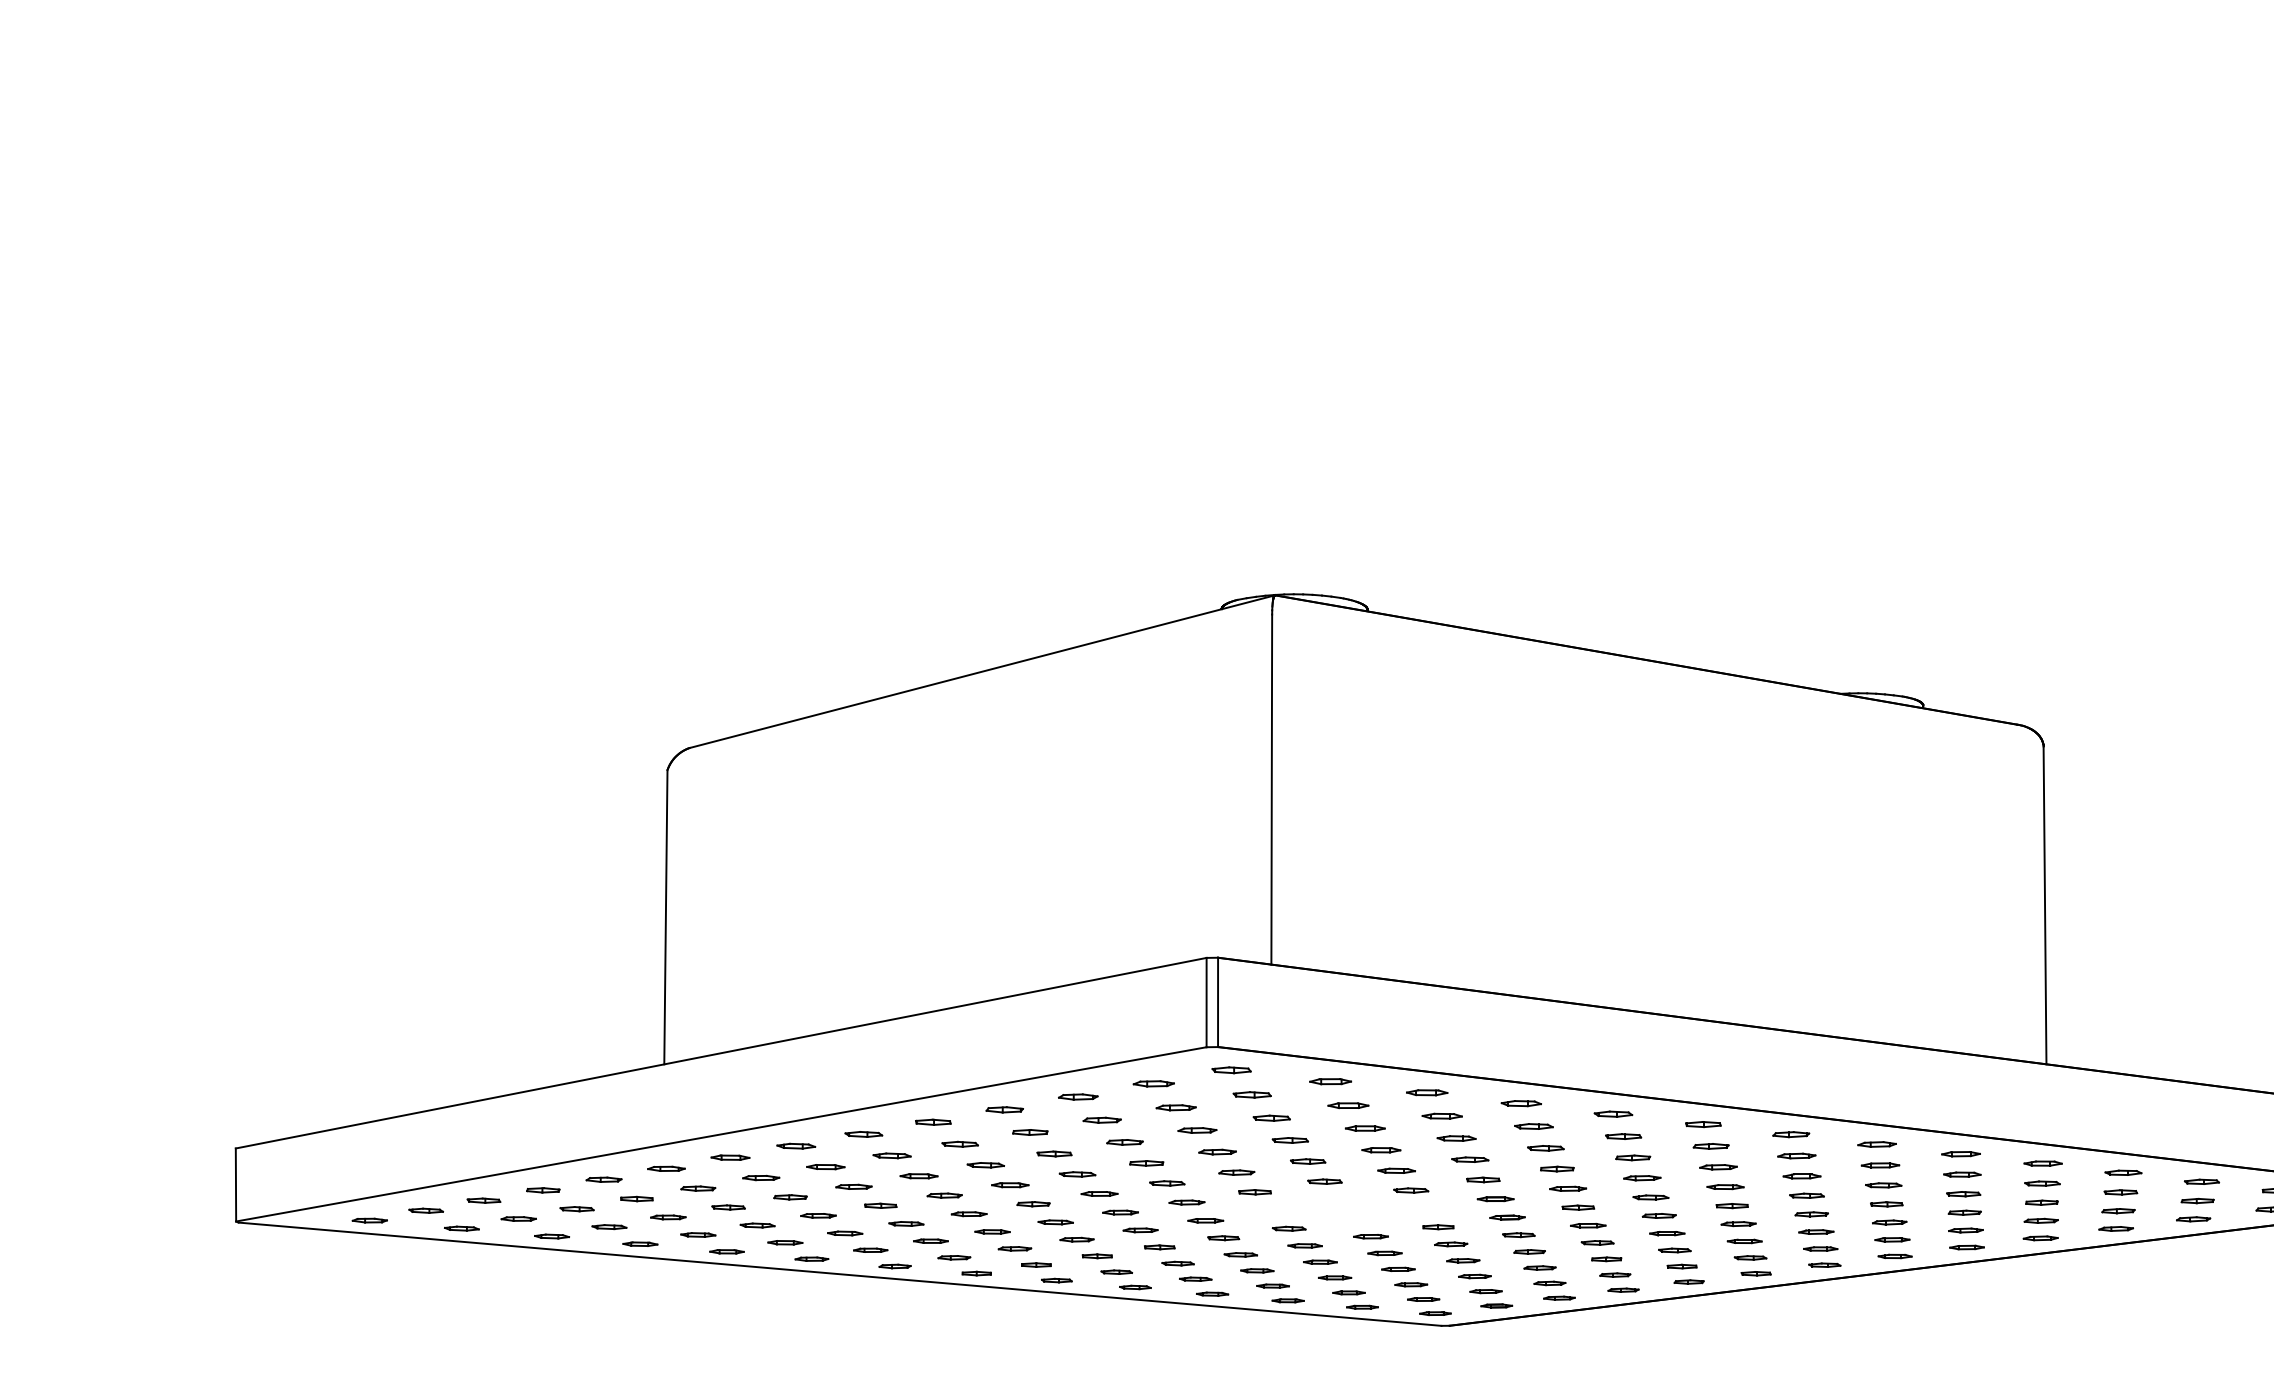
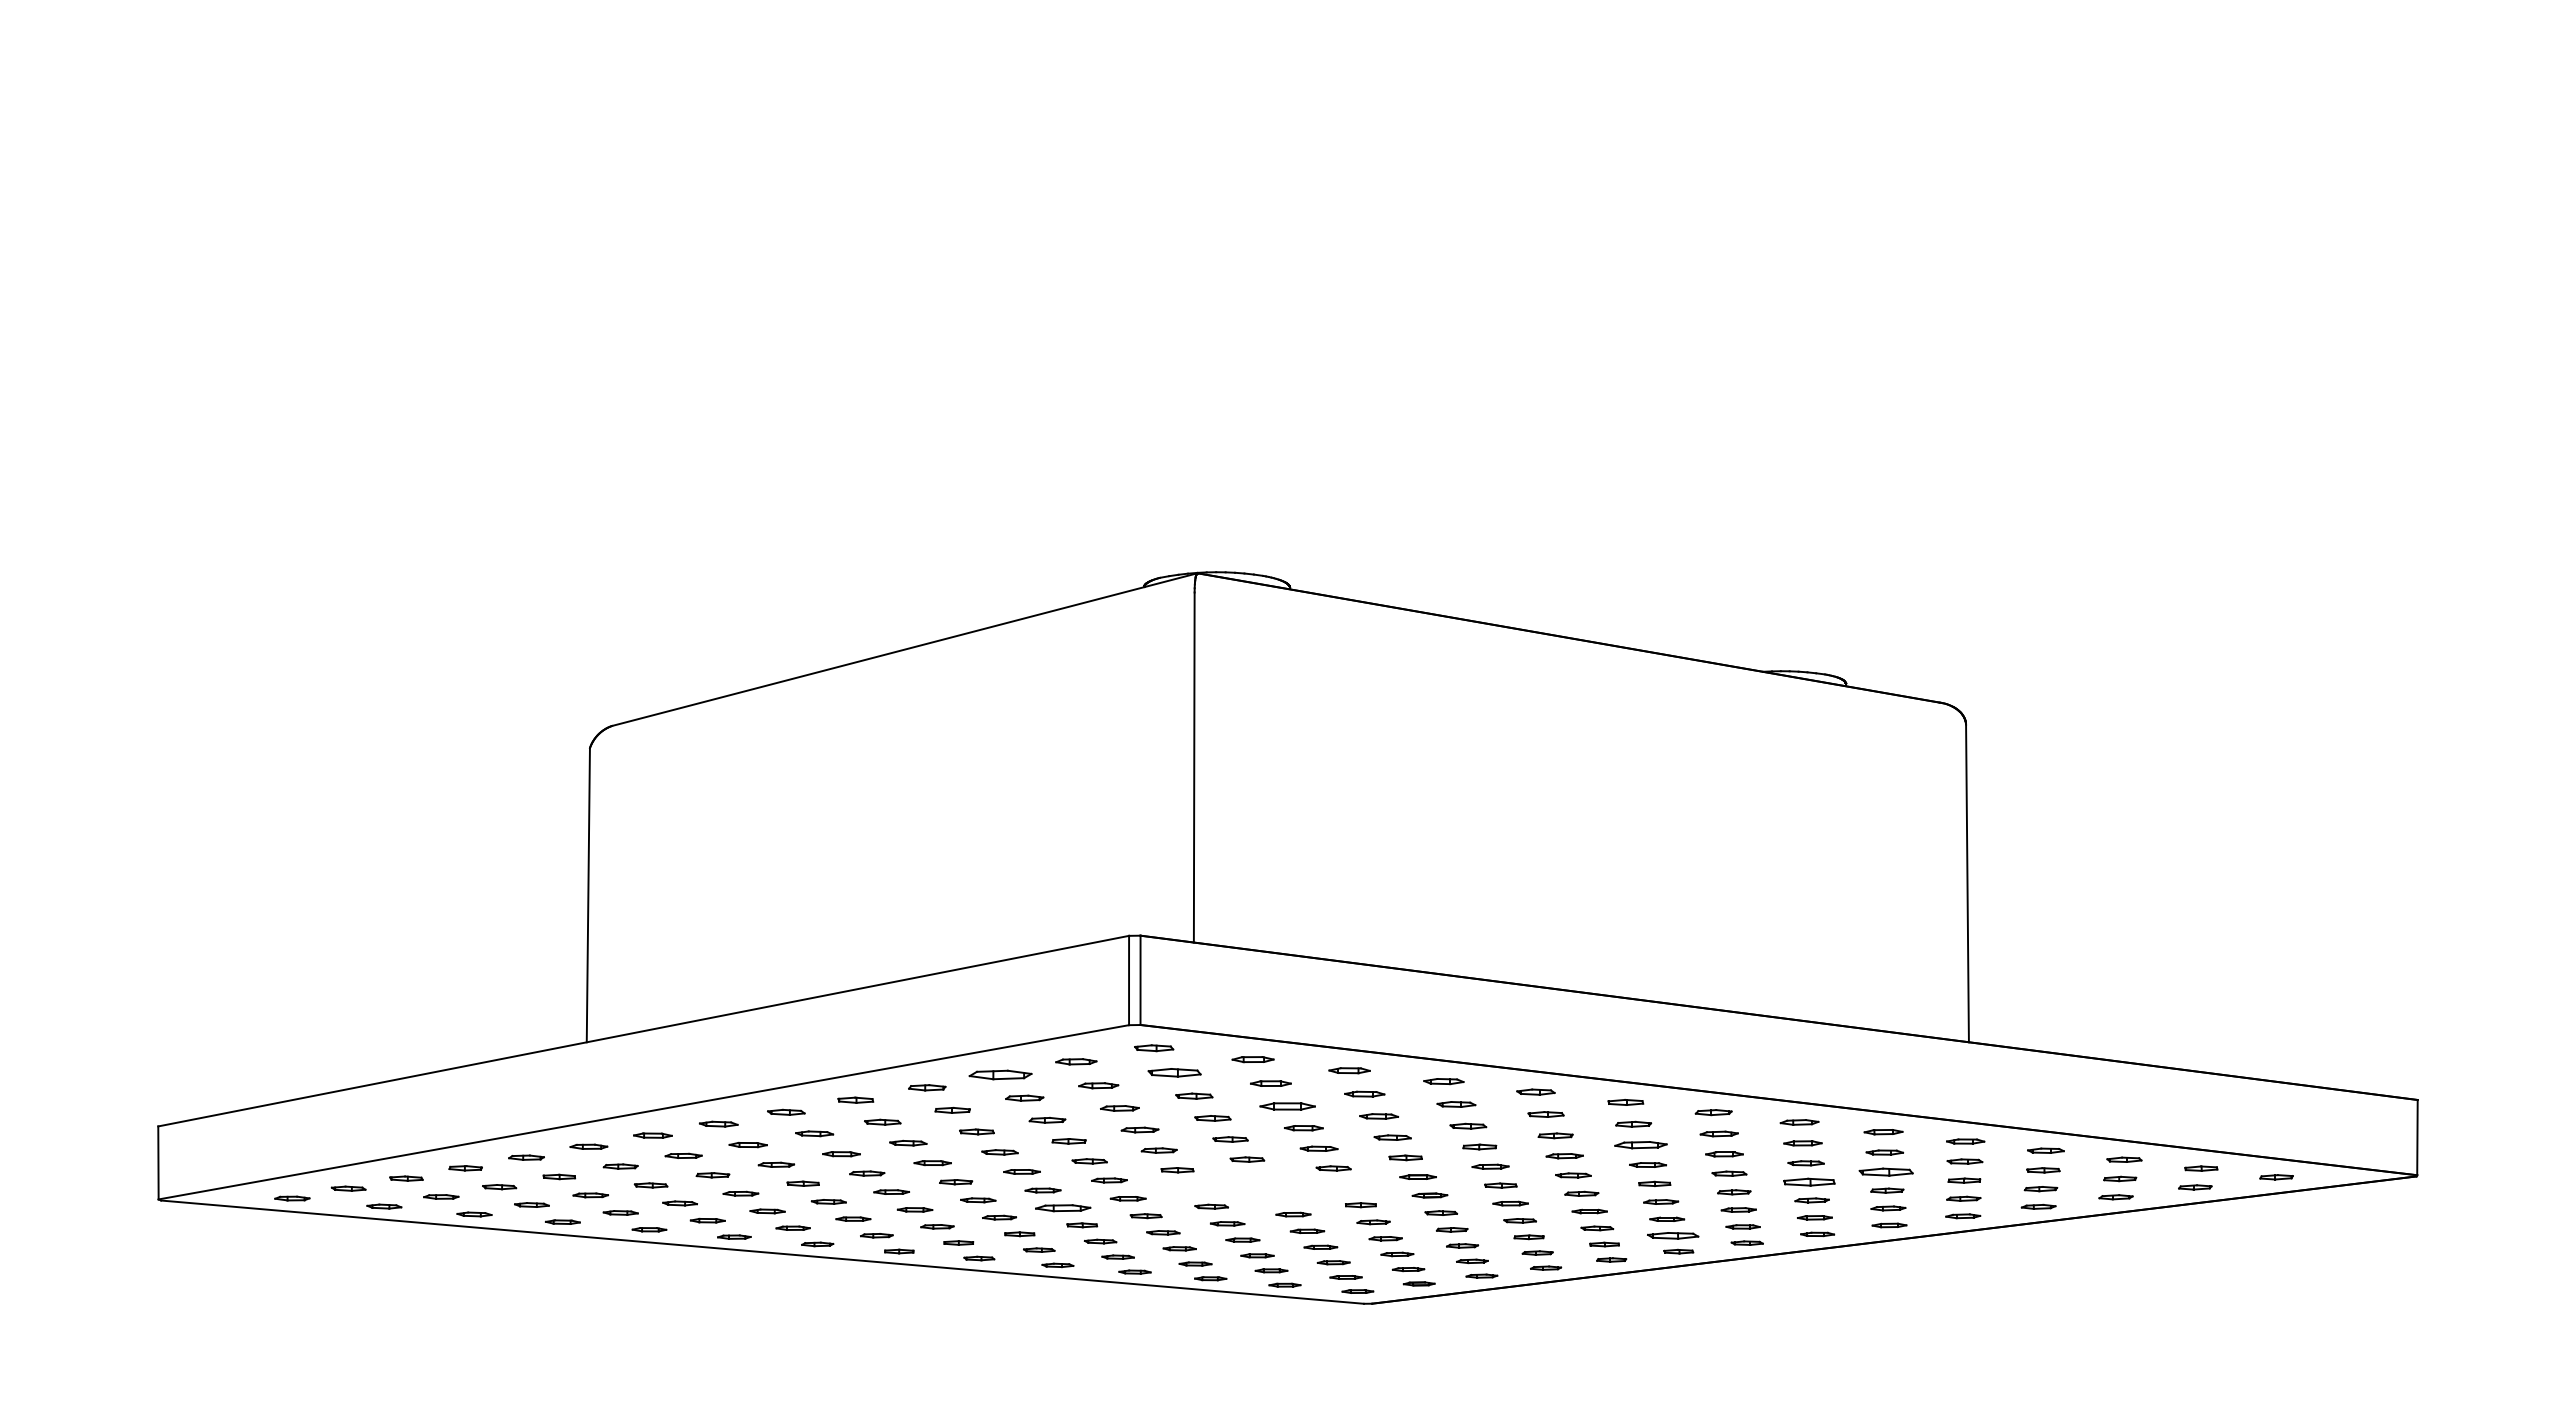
part: (1252, 1094) -> (1174, 1072), size x1.4
part: (1078, 1096) -> (1000, 1074), size x1.6
part: (1365, 1128) -> (1287, 1106), size x1.4
part: (1718, 1167) -> (1640, 1145), size x1.4
part: (1963, 1193) -> (1885, 1171), size x1.6
part: (1886, 1204) -> (1808, 1182), size x1.6
part: (1140, 1230) -> (1062, 1208), size x1.6
part: (1750, 1257) -> (1672, 1235), size x1.6

